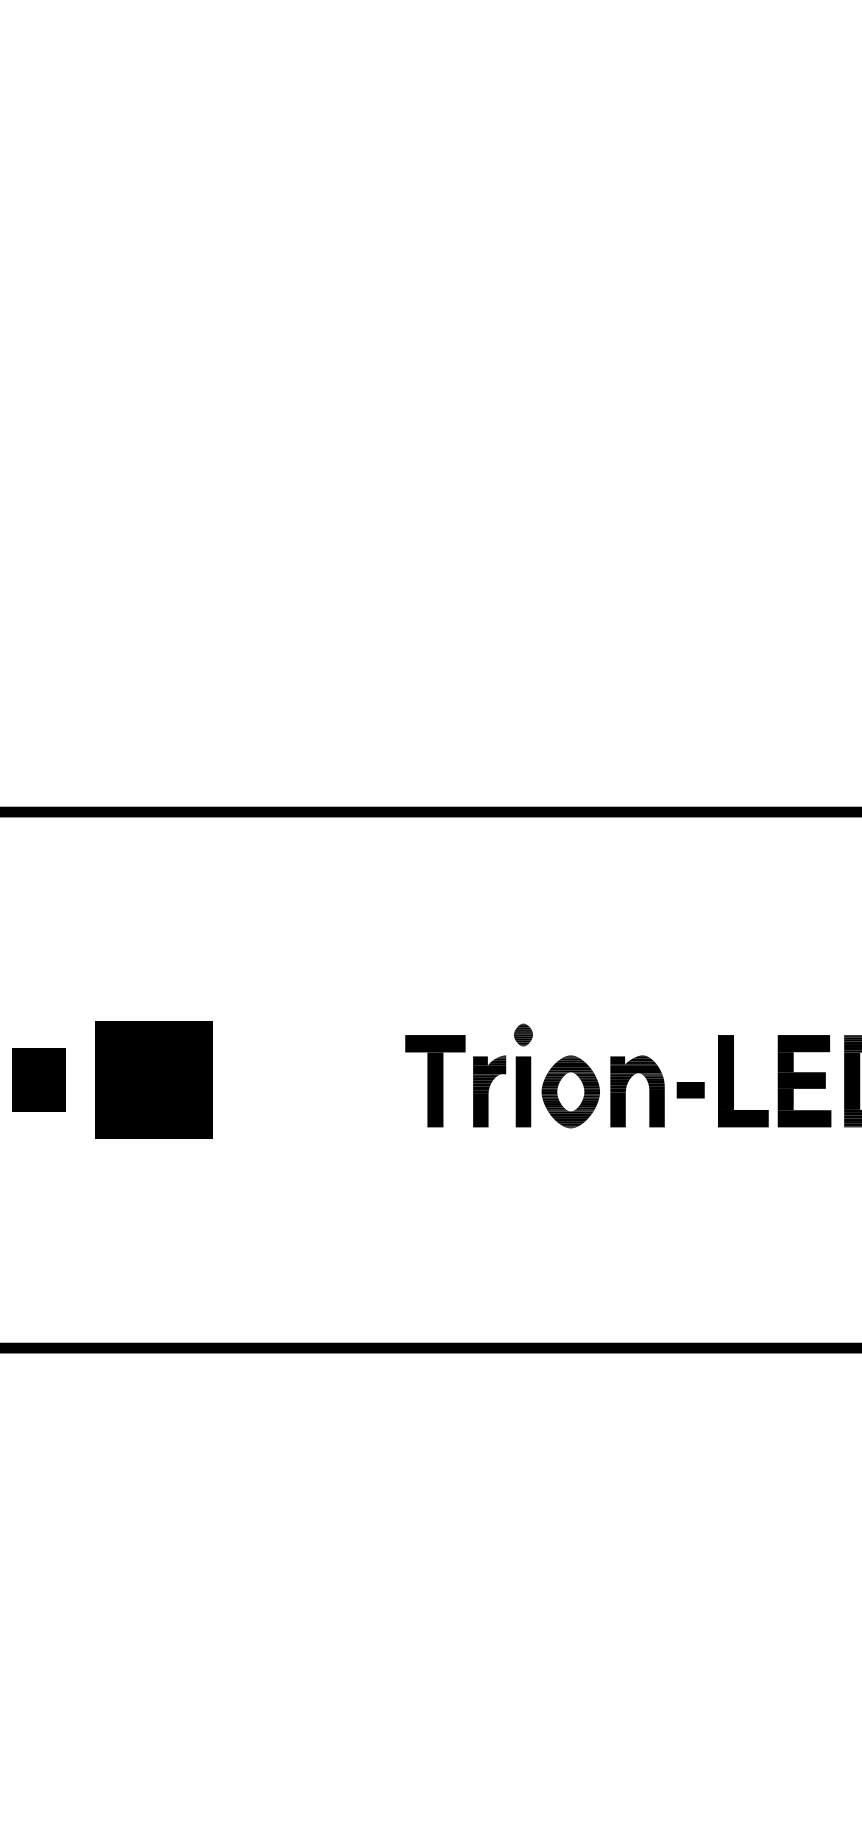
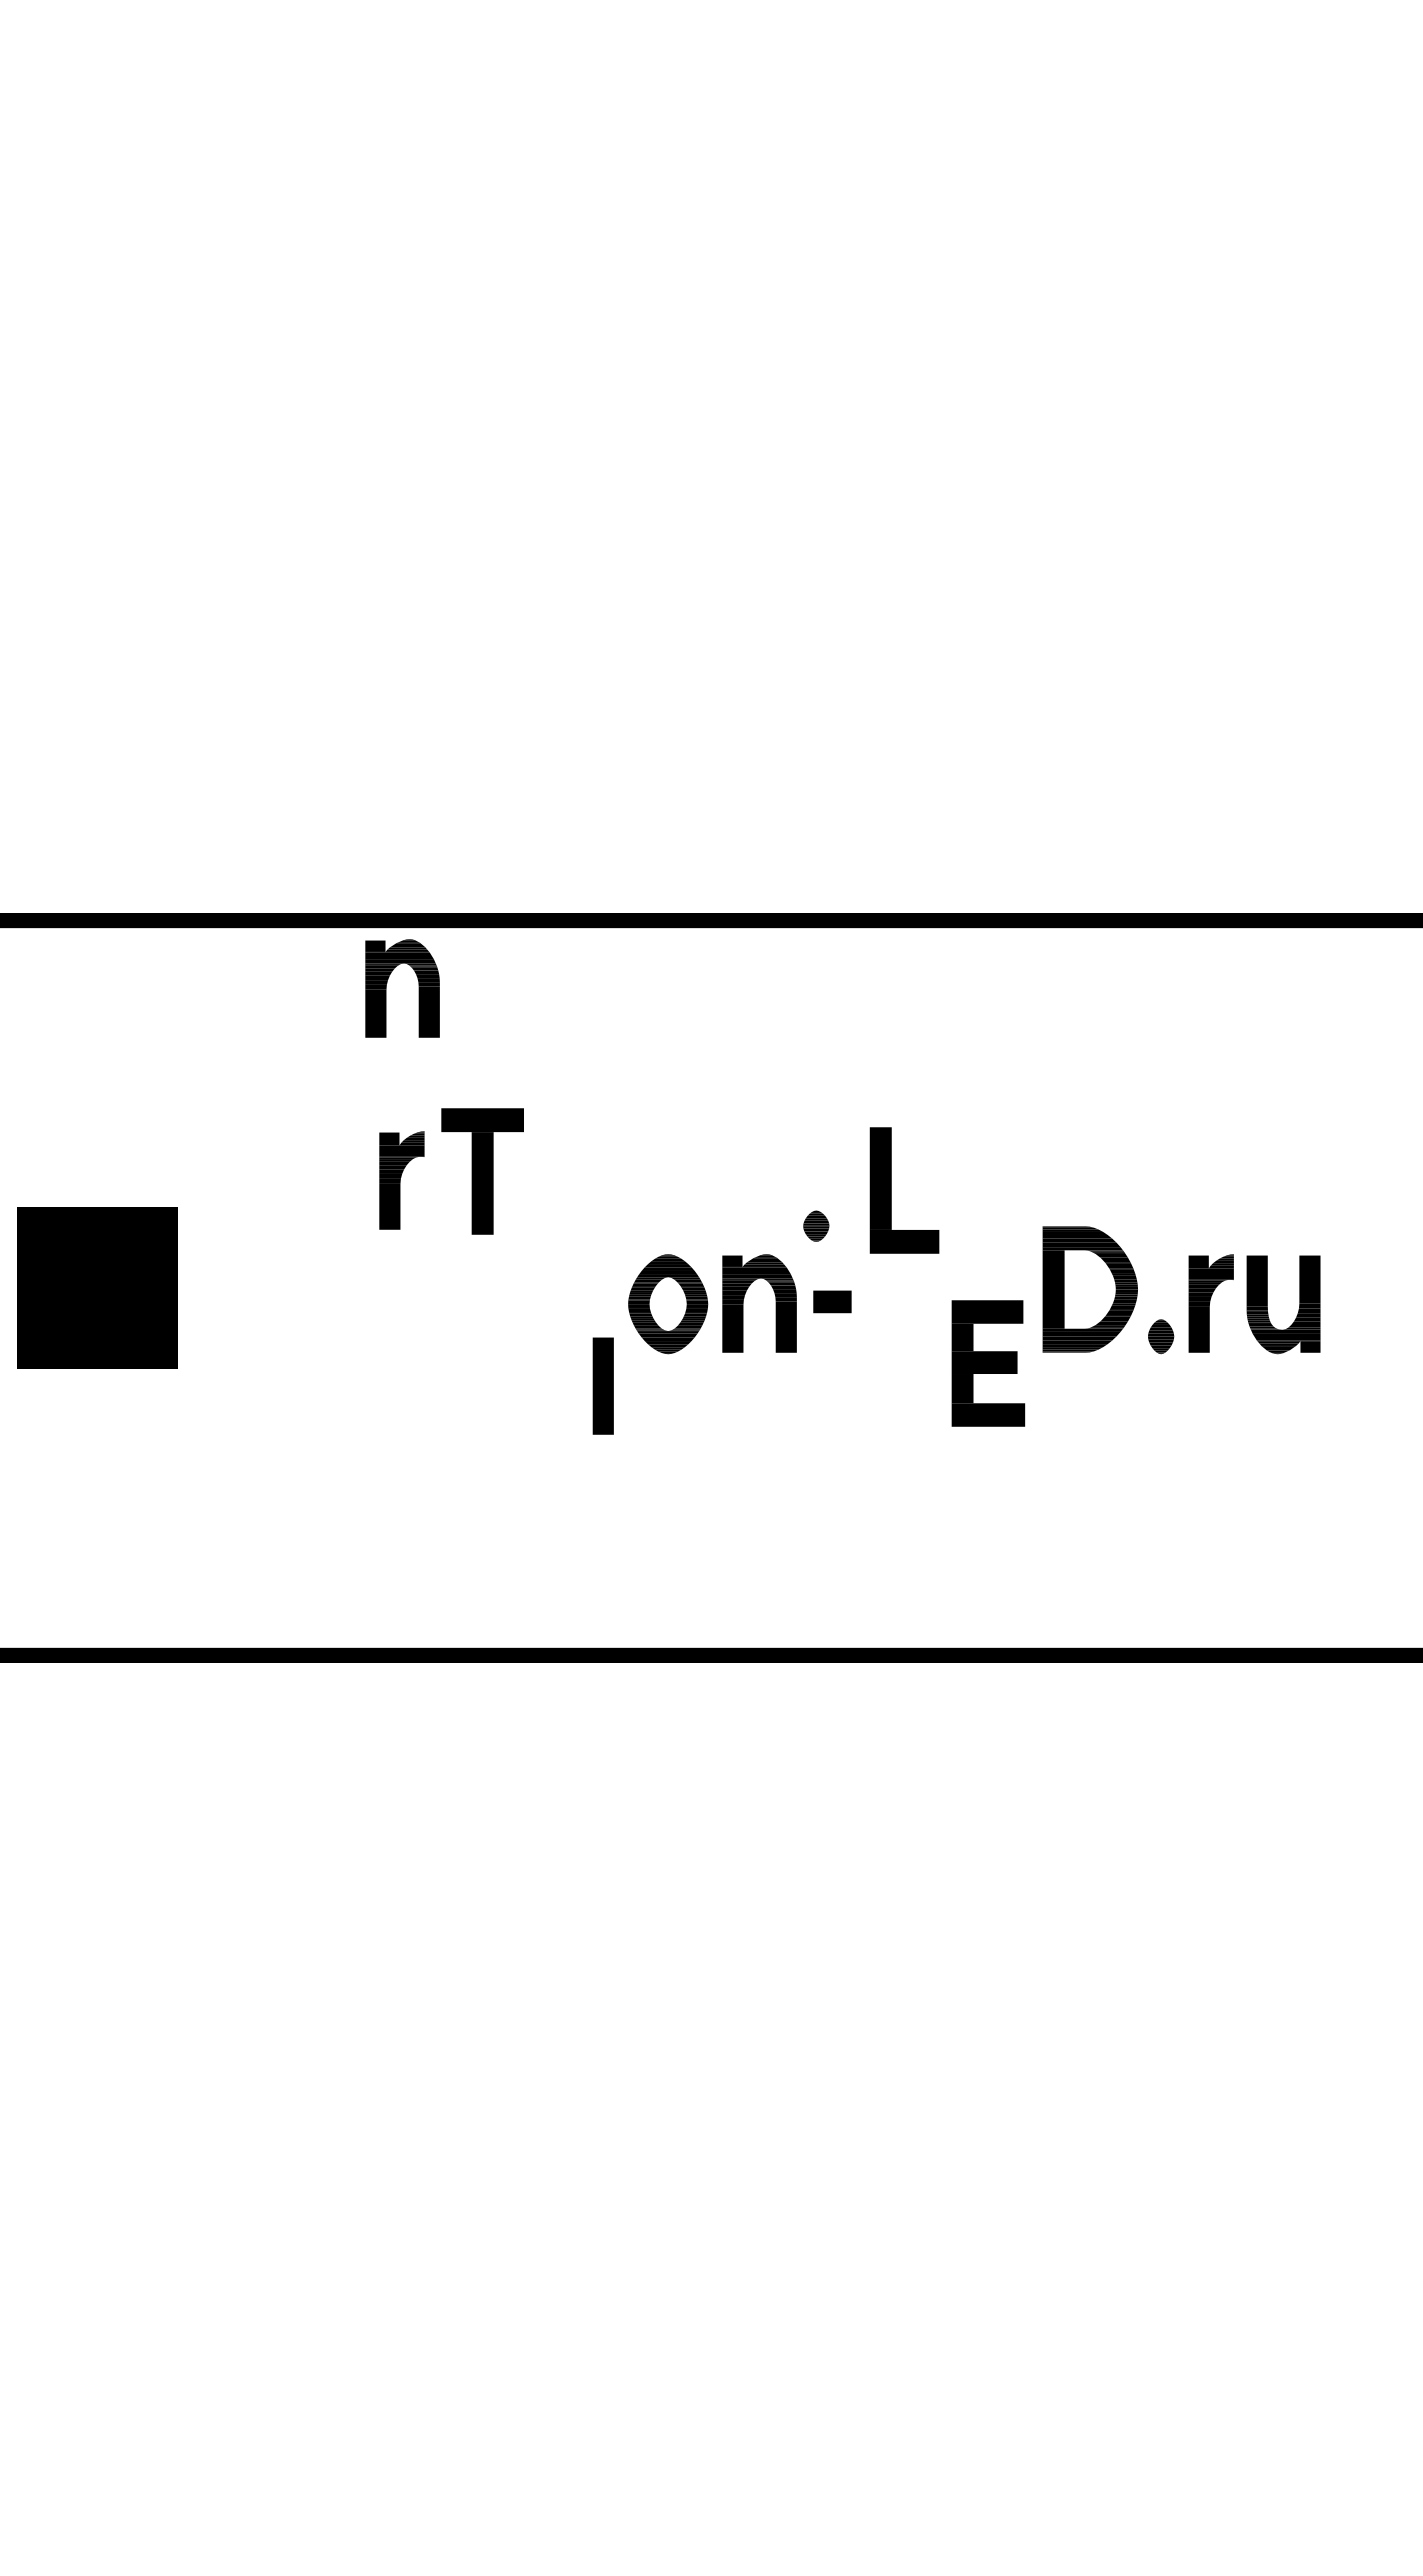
part: (365, 857) -> (387, 983), added
part: (523, 1034) -> (816, 1225), moved
part: (435, 1081) -> (482, 1171), moved
part: (733, 1081) -> (891, 1190), moved
part: (804, 1081) -> (988, 1363), moved
part: (489, 1091) -> (401, 1180), moved
part: (522, 1091) -> (602, 1385), moved

